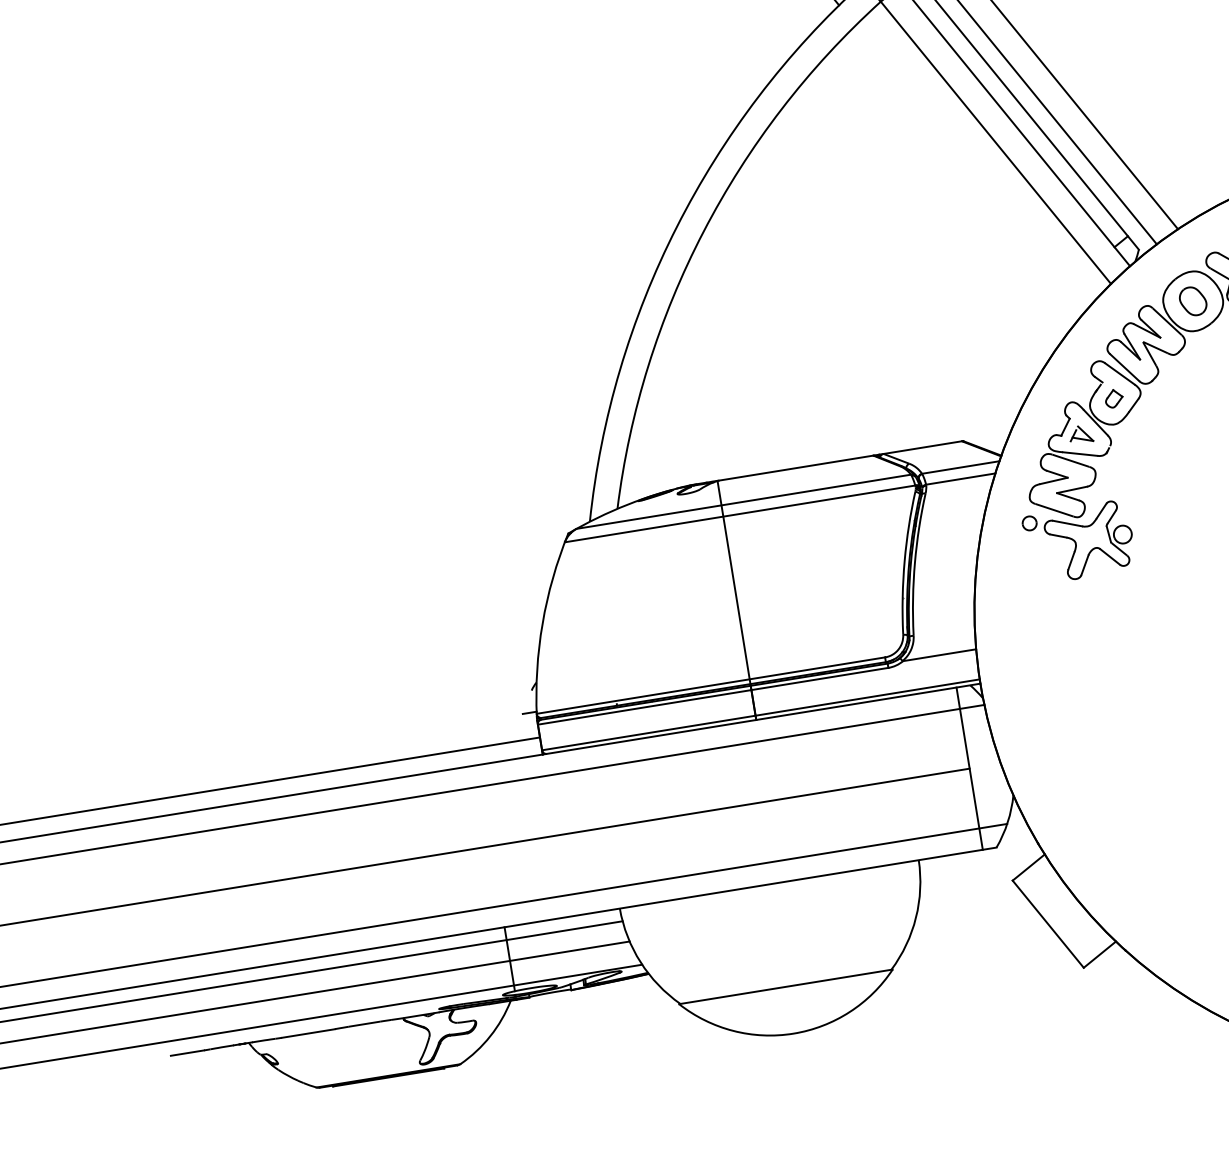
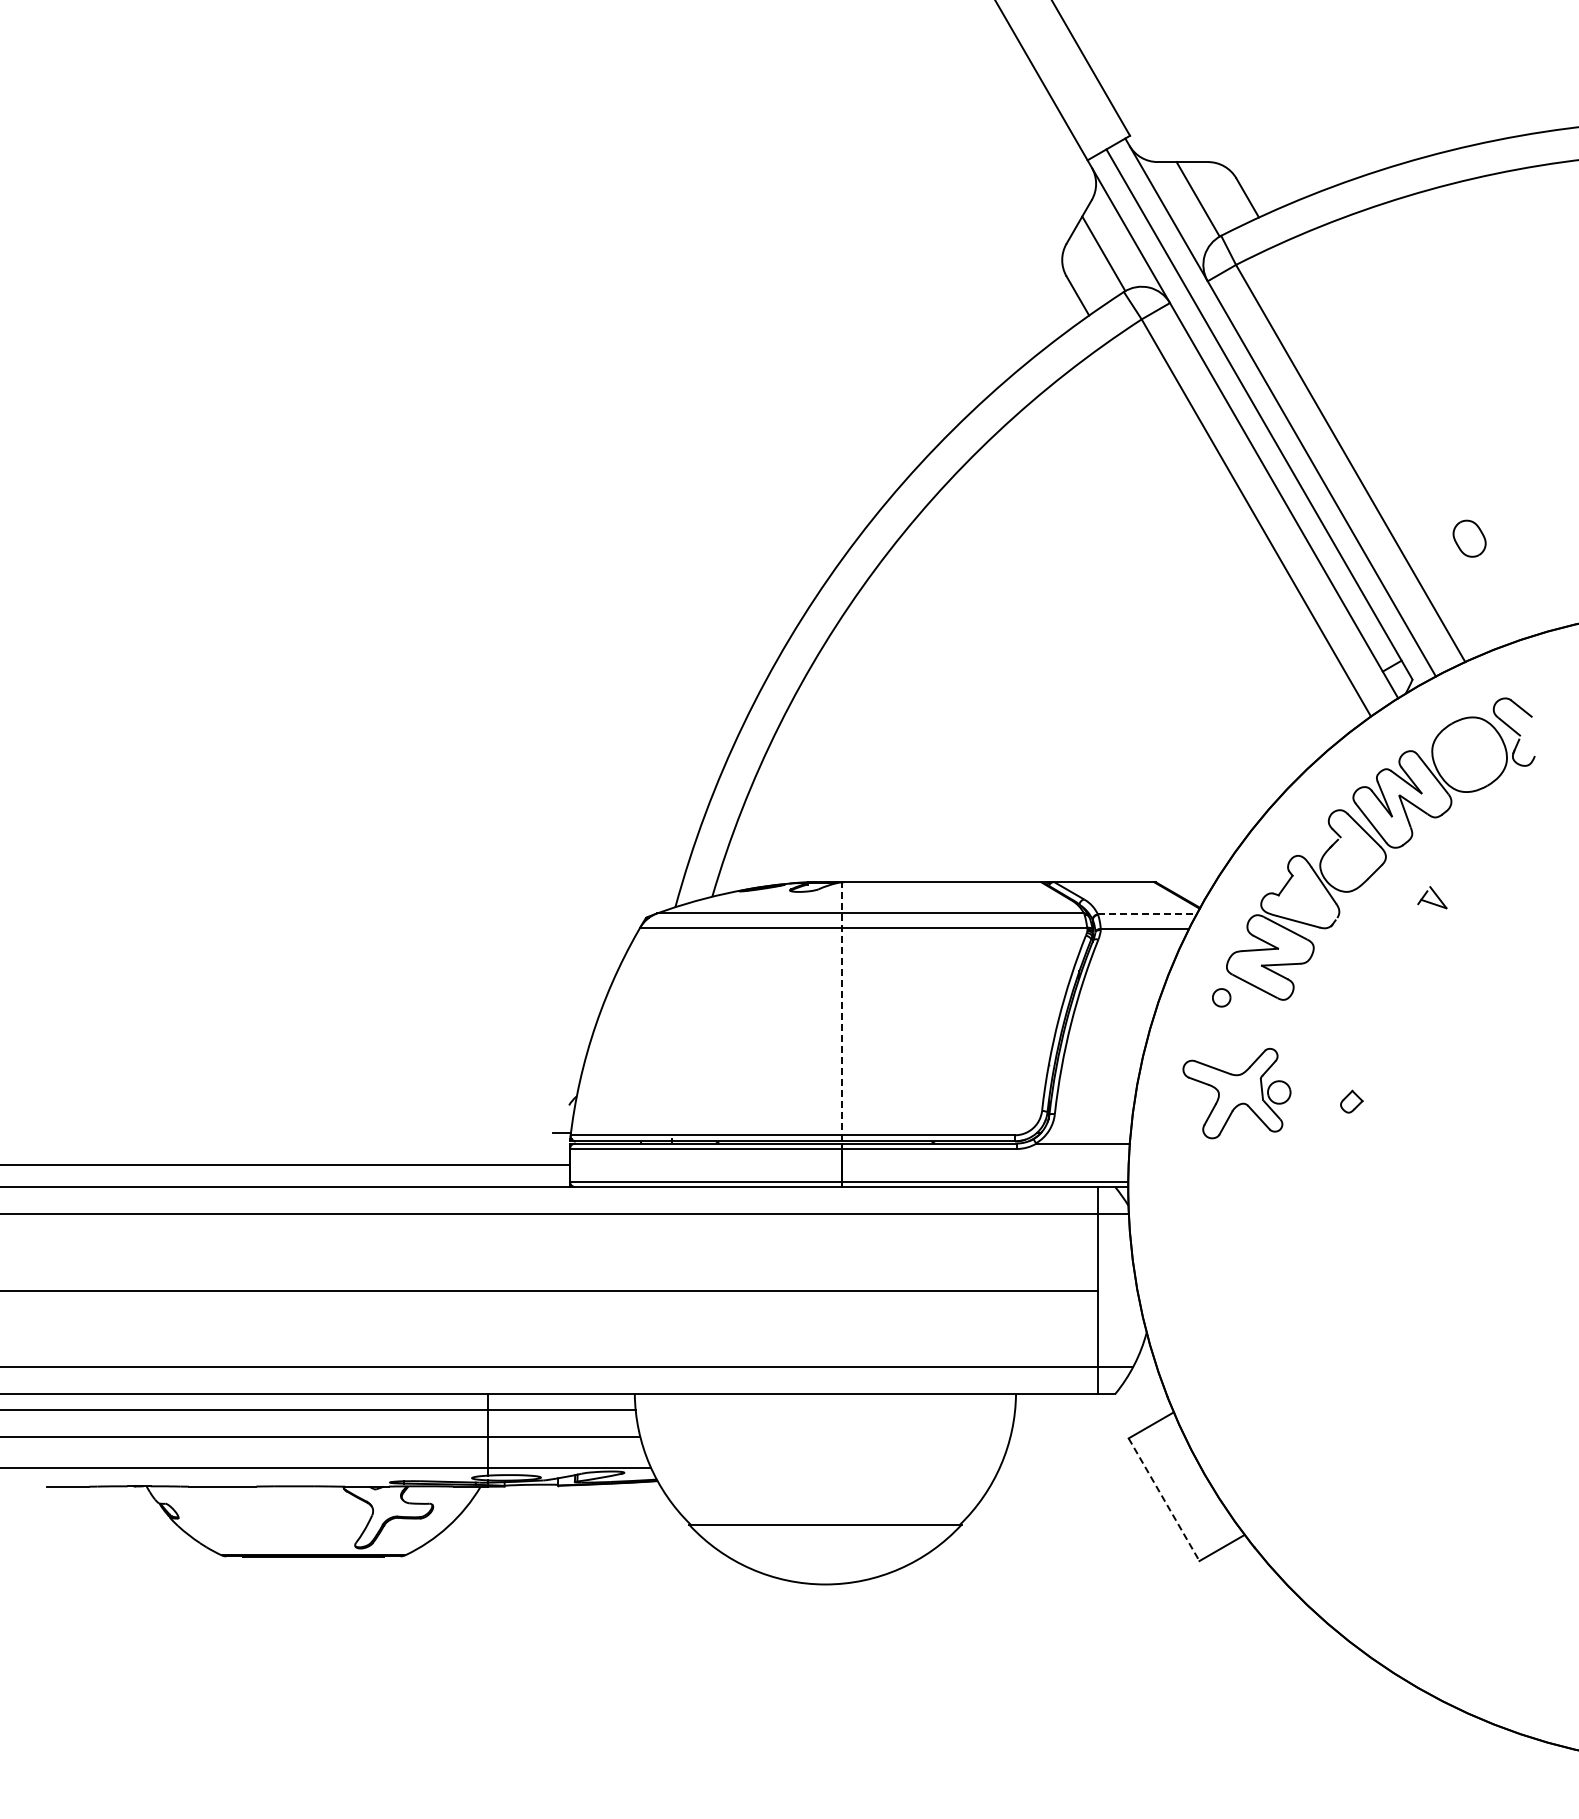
part: (1193, 301) -> (1469, 538), moved
part: (1113, 398) -> (1351, 1101), moved
part: (1081, 434) -> (1432, 897), moved
line: (960, 467) -> (1147, 914), solid -> dashed
part: (1089, 540) -> (1236, 1093), moved
line: (734, 582) -> (842, 1011), solid -> dashed
line: (1048, 923) -> (1164, 1499), solid -> dashed

